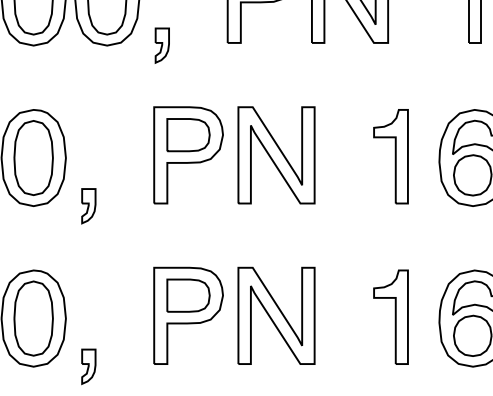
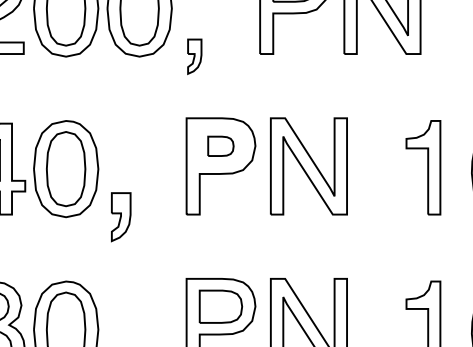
part: (188, 135) -> (220, 146), size x0.6
part: (88, 206) -> (120, 217), size x1.4

